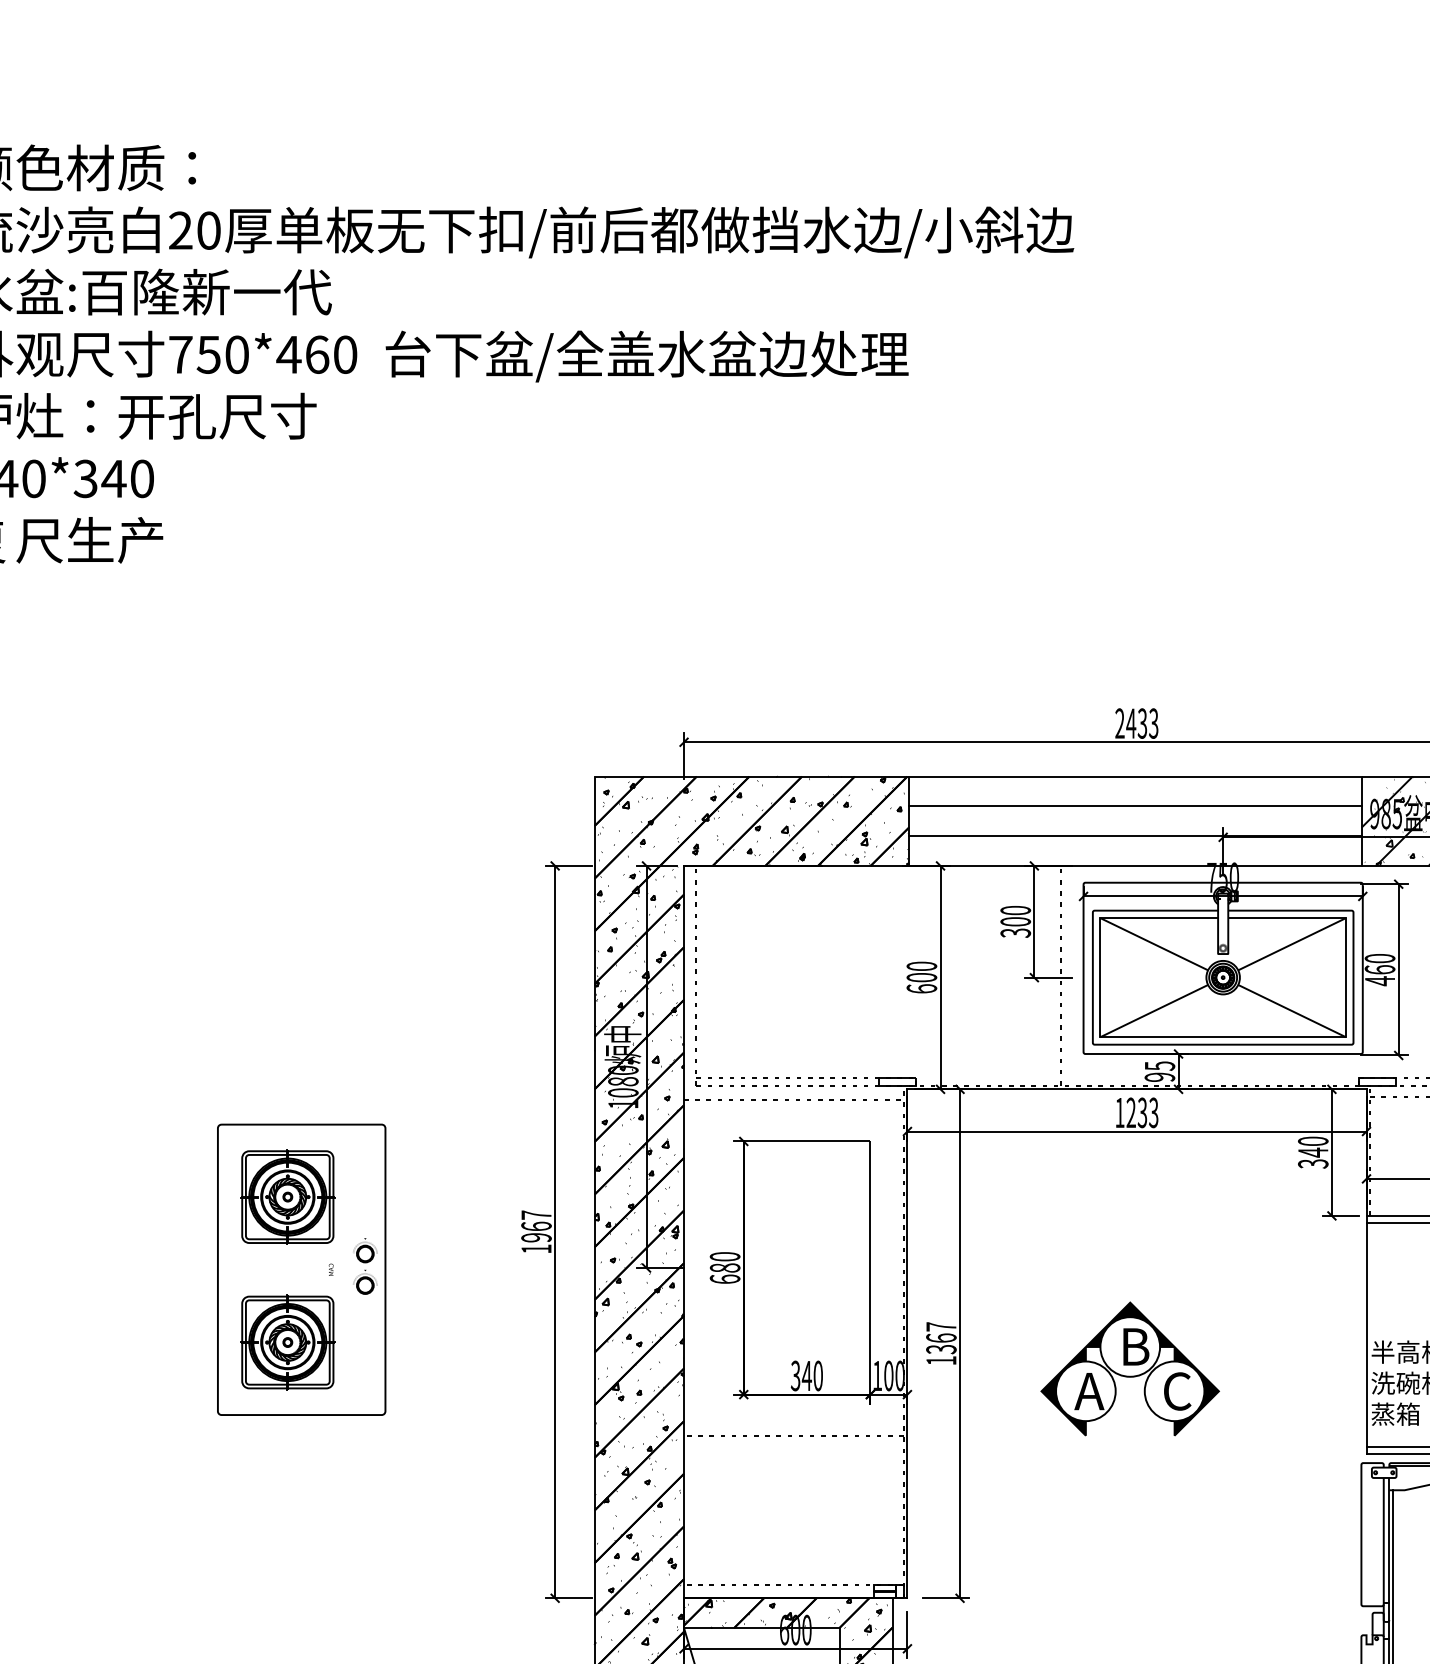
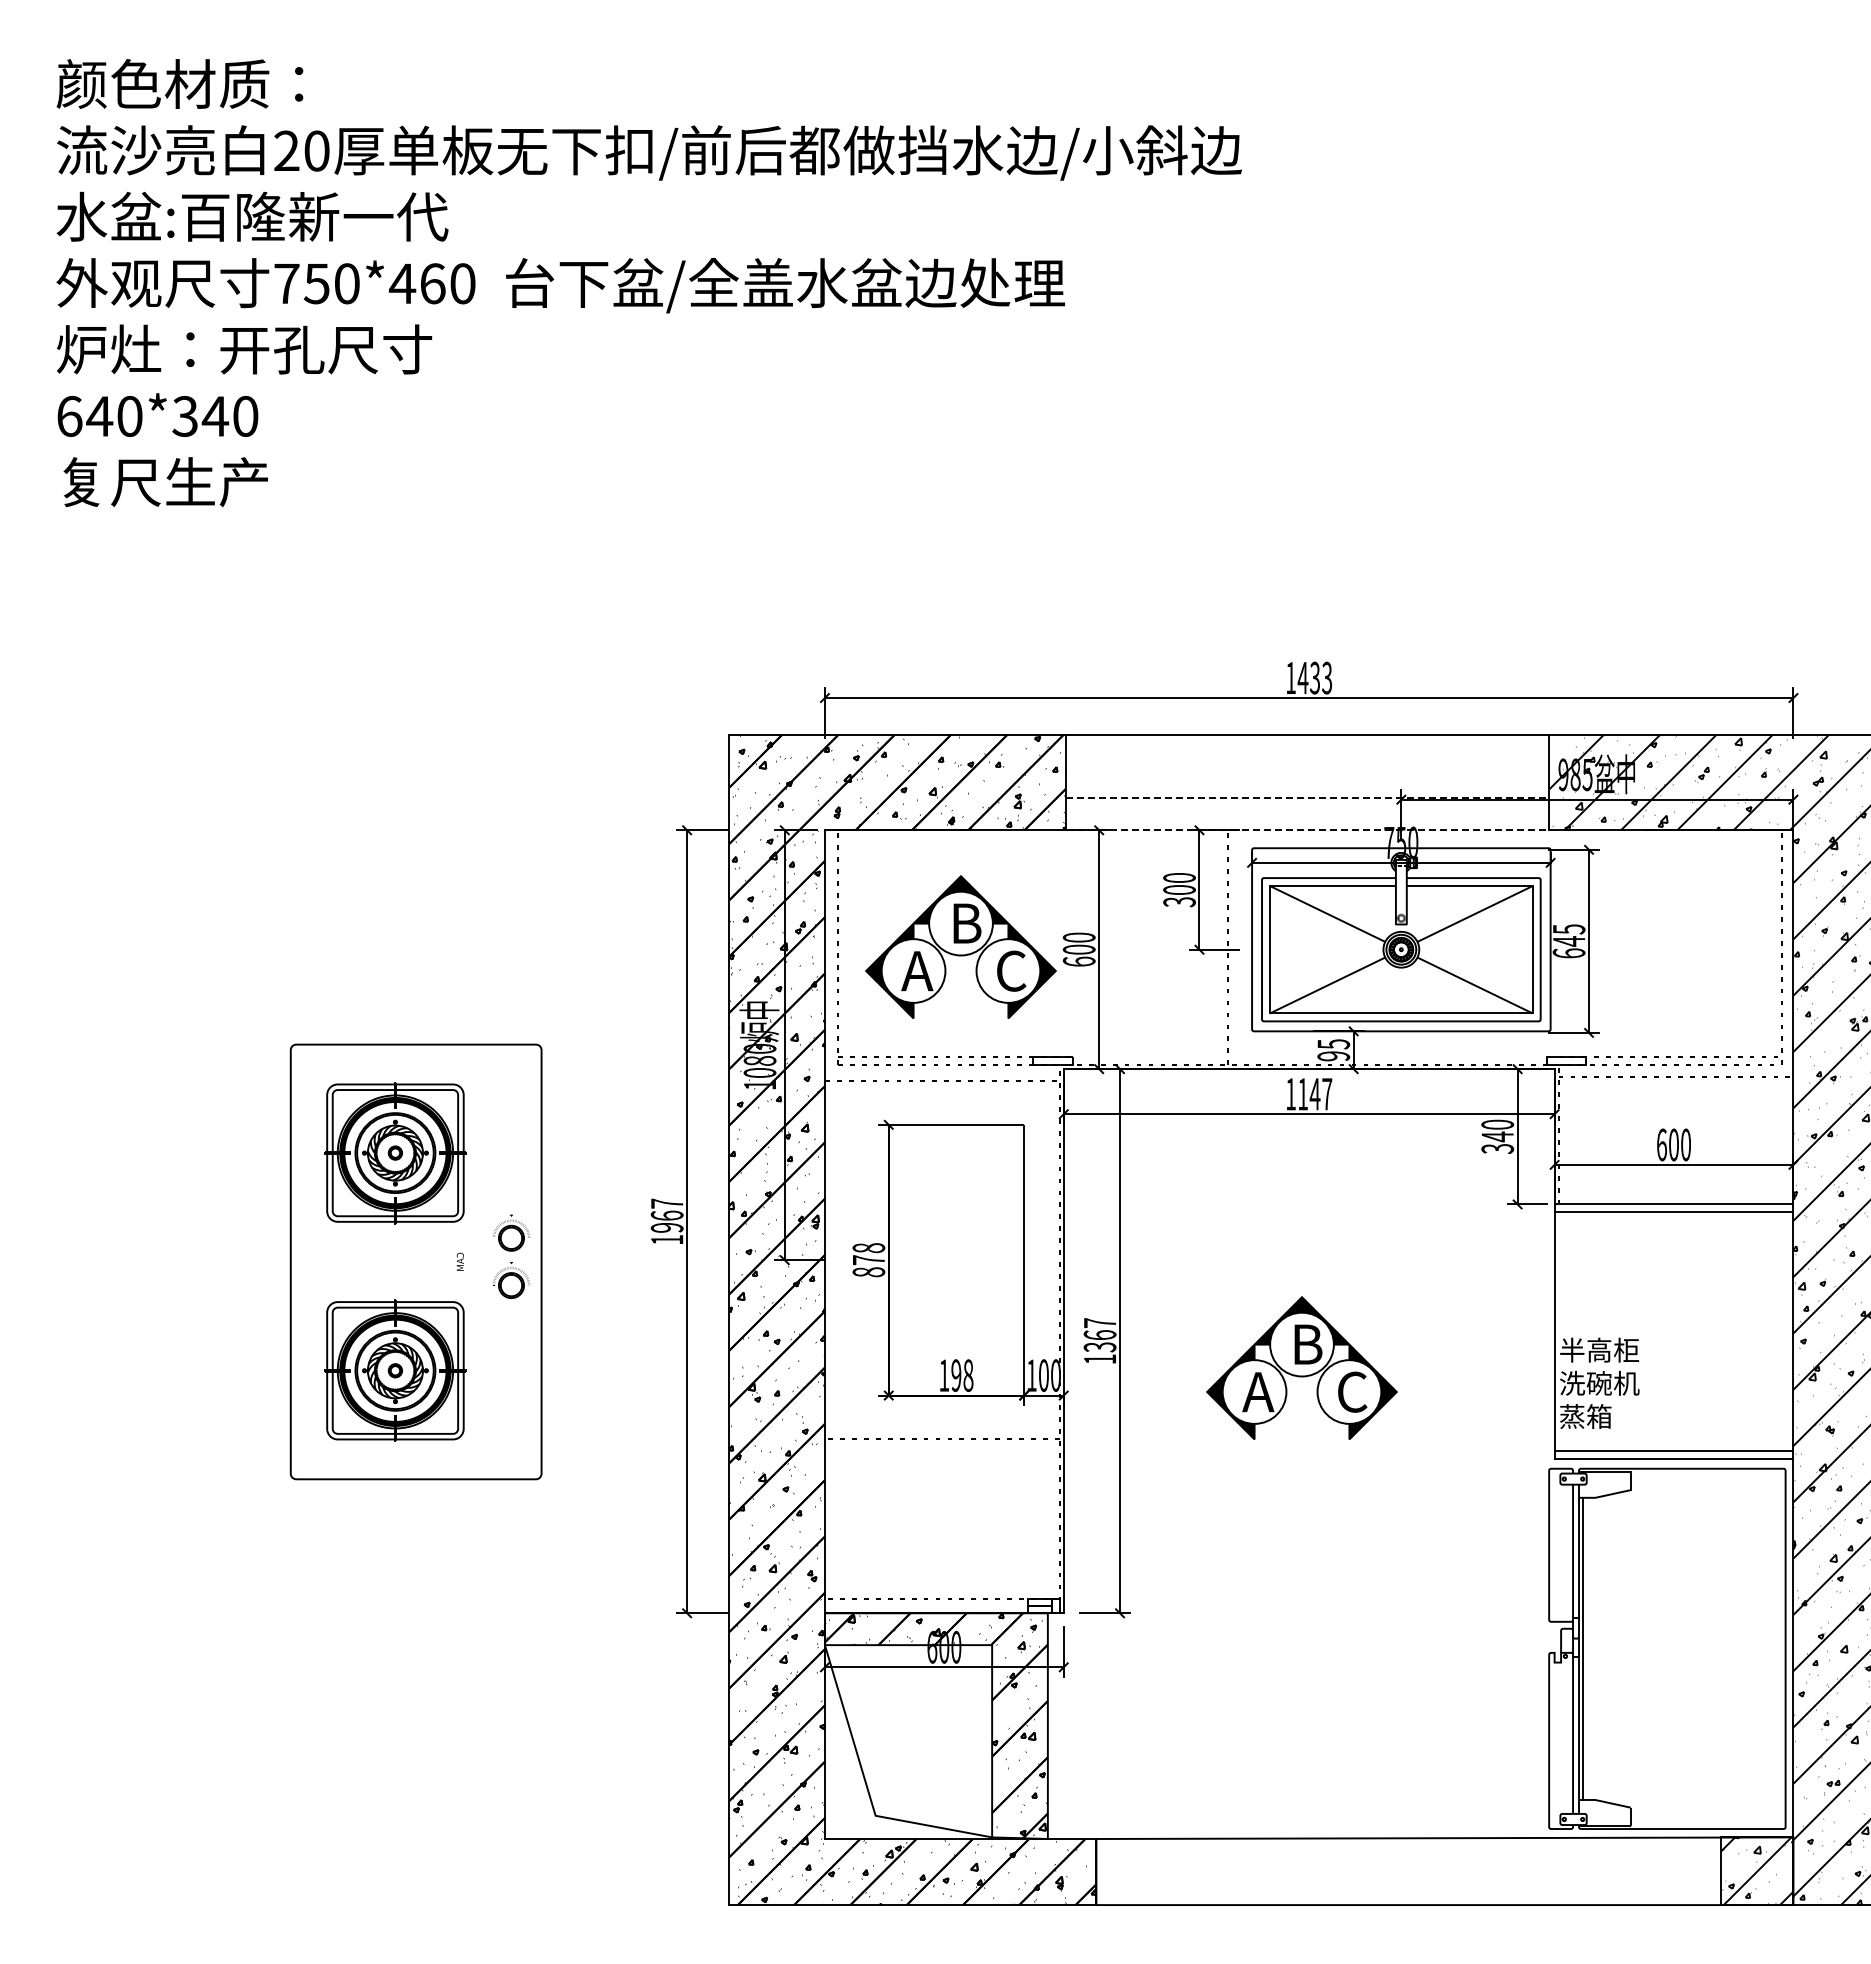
text: (1119, 723) -> (1290, 677), 2433 -> 1433
line: (1135, 806) -> (1307, 766), removed
line: (1135, 836) -> (1307, 798), solid -> dashed
line: (1135, 866) -> (1307, 830), solid -> dashed
text: (1379, 969) -> (1568, 941), 460 -> 645
part: (810, 974) -> (960, 946), added
text: (1142, 1112) -> (1315, 1093), 1233 -> 1147
text: (724, 1268) -> (868, 1260), 680 -> 878
part: (301, 1270) -> (415, 1262), size x1.4
text: (807, 1375) -> (956, 1375), 340 -> 198

